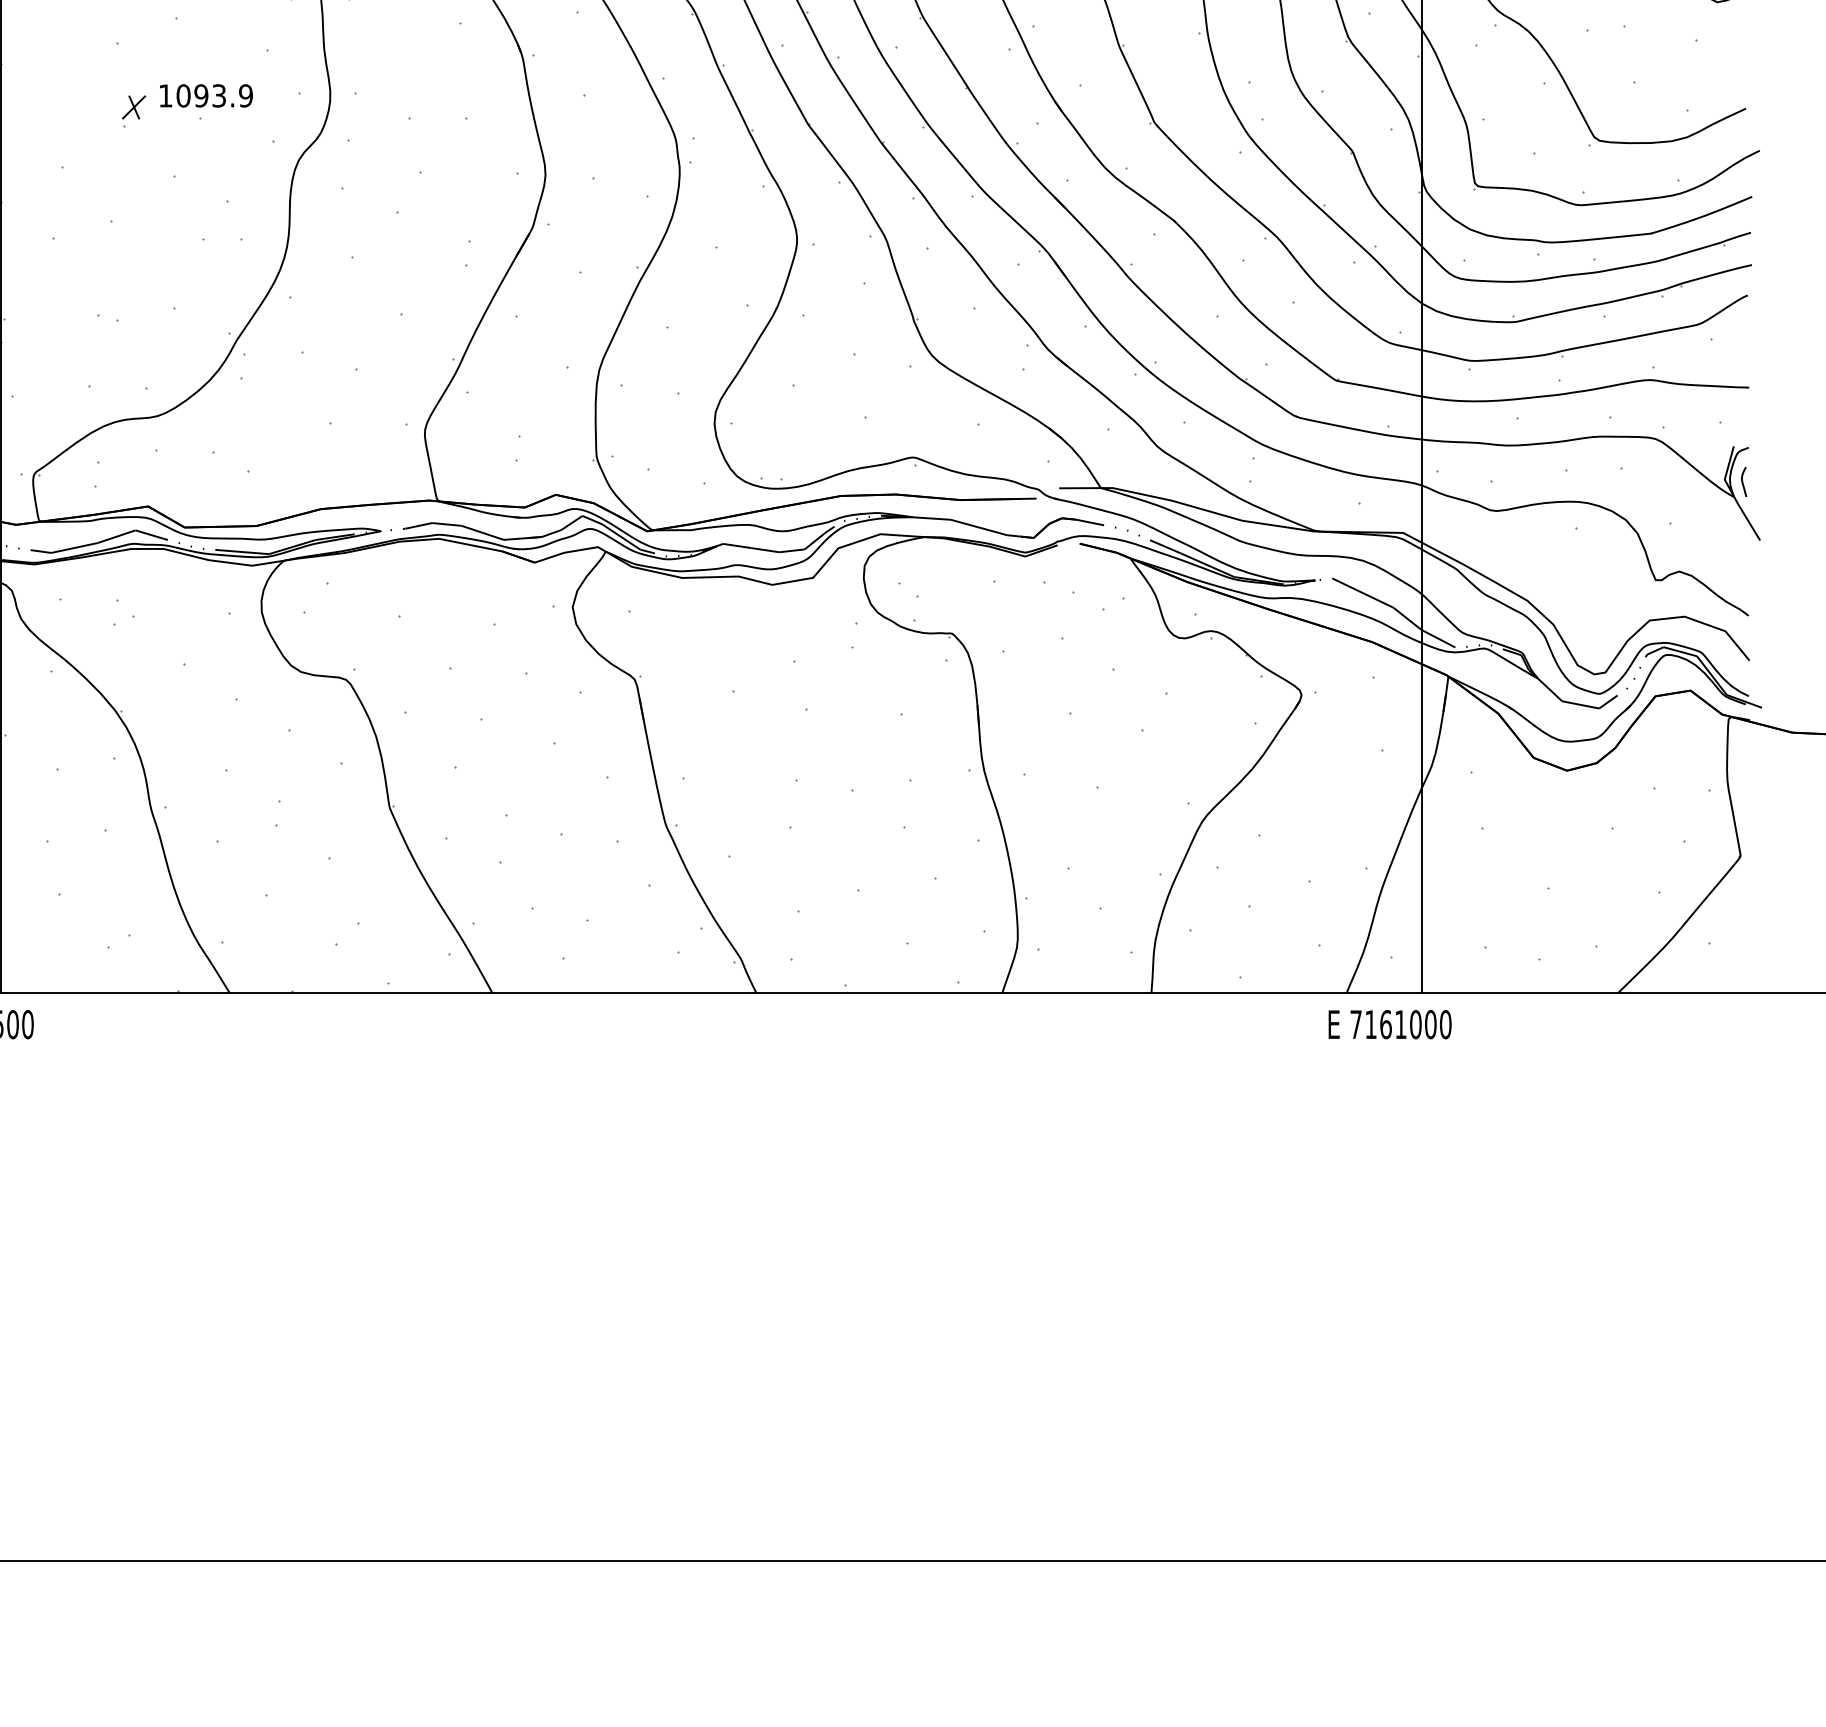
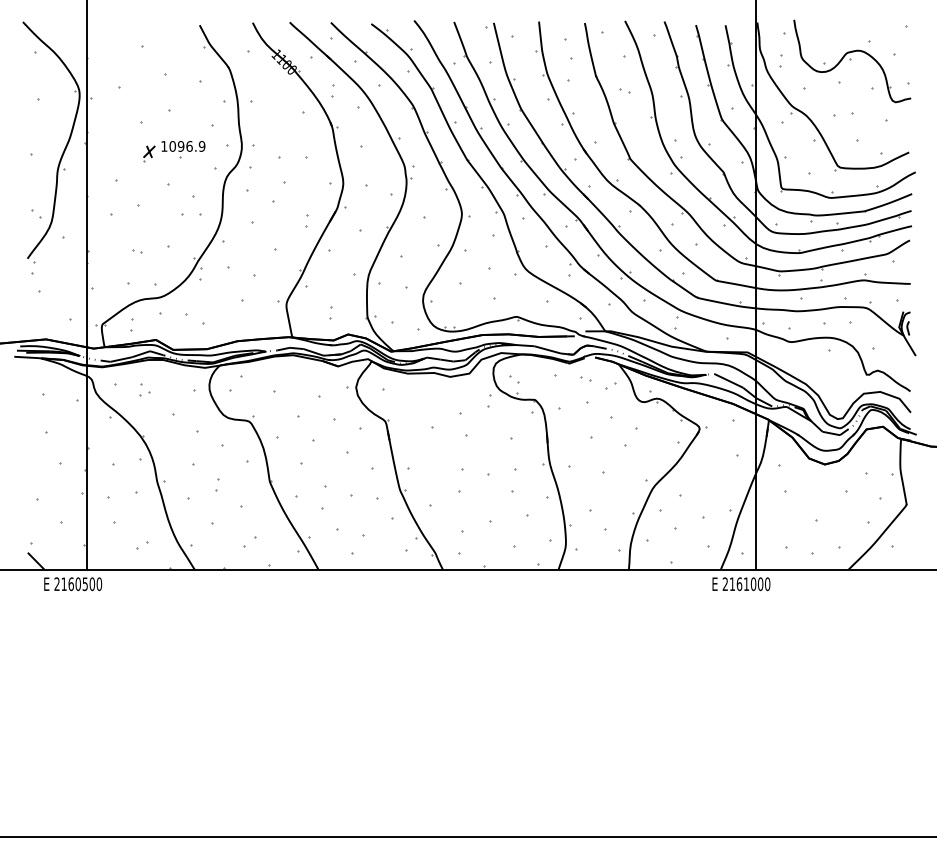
text: (219, 96) -> (189, 146), 1093.9 -> 1096.9
part: (1059, 588) -> (585, 378), size x0.62
text: (1354, 1023) -> (724, 583), 7161000 -> 2161000

